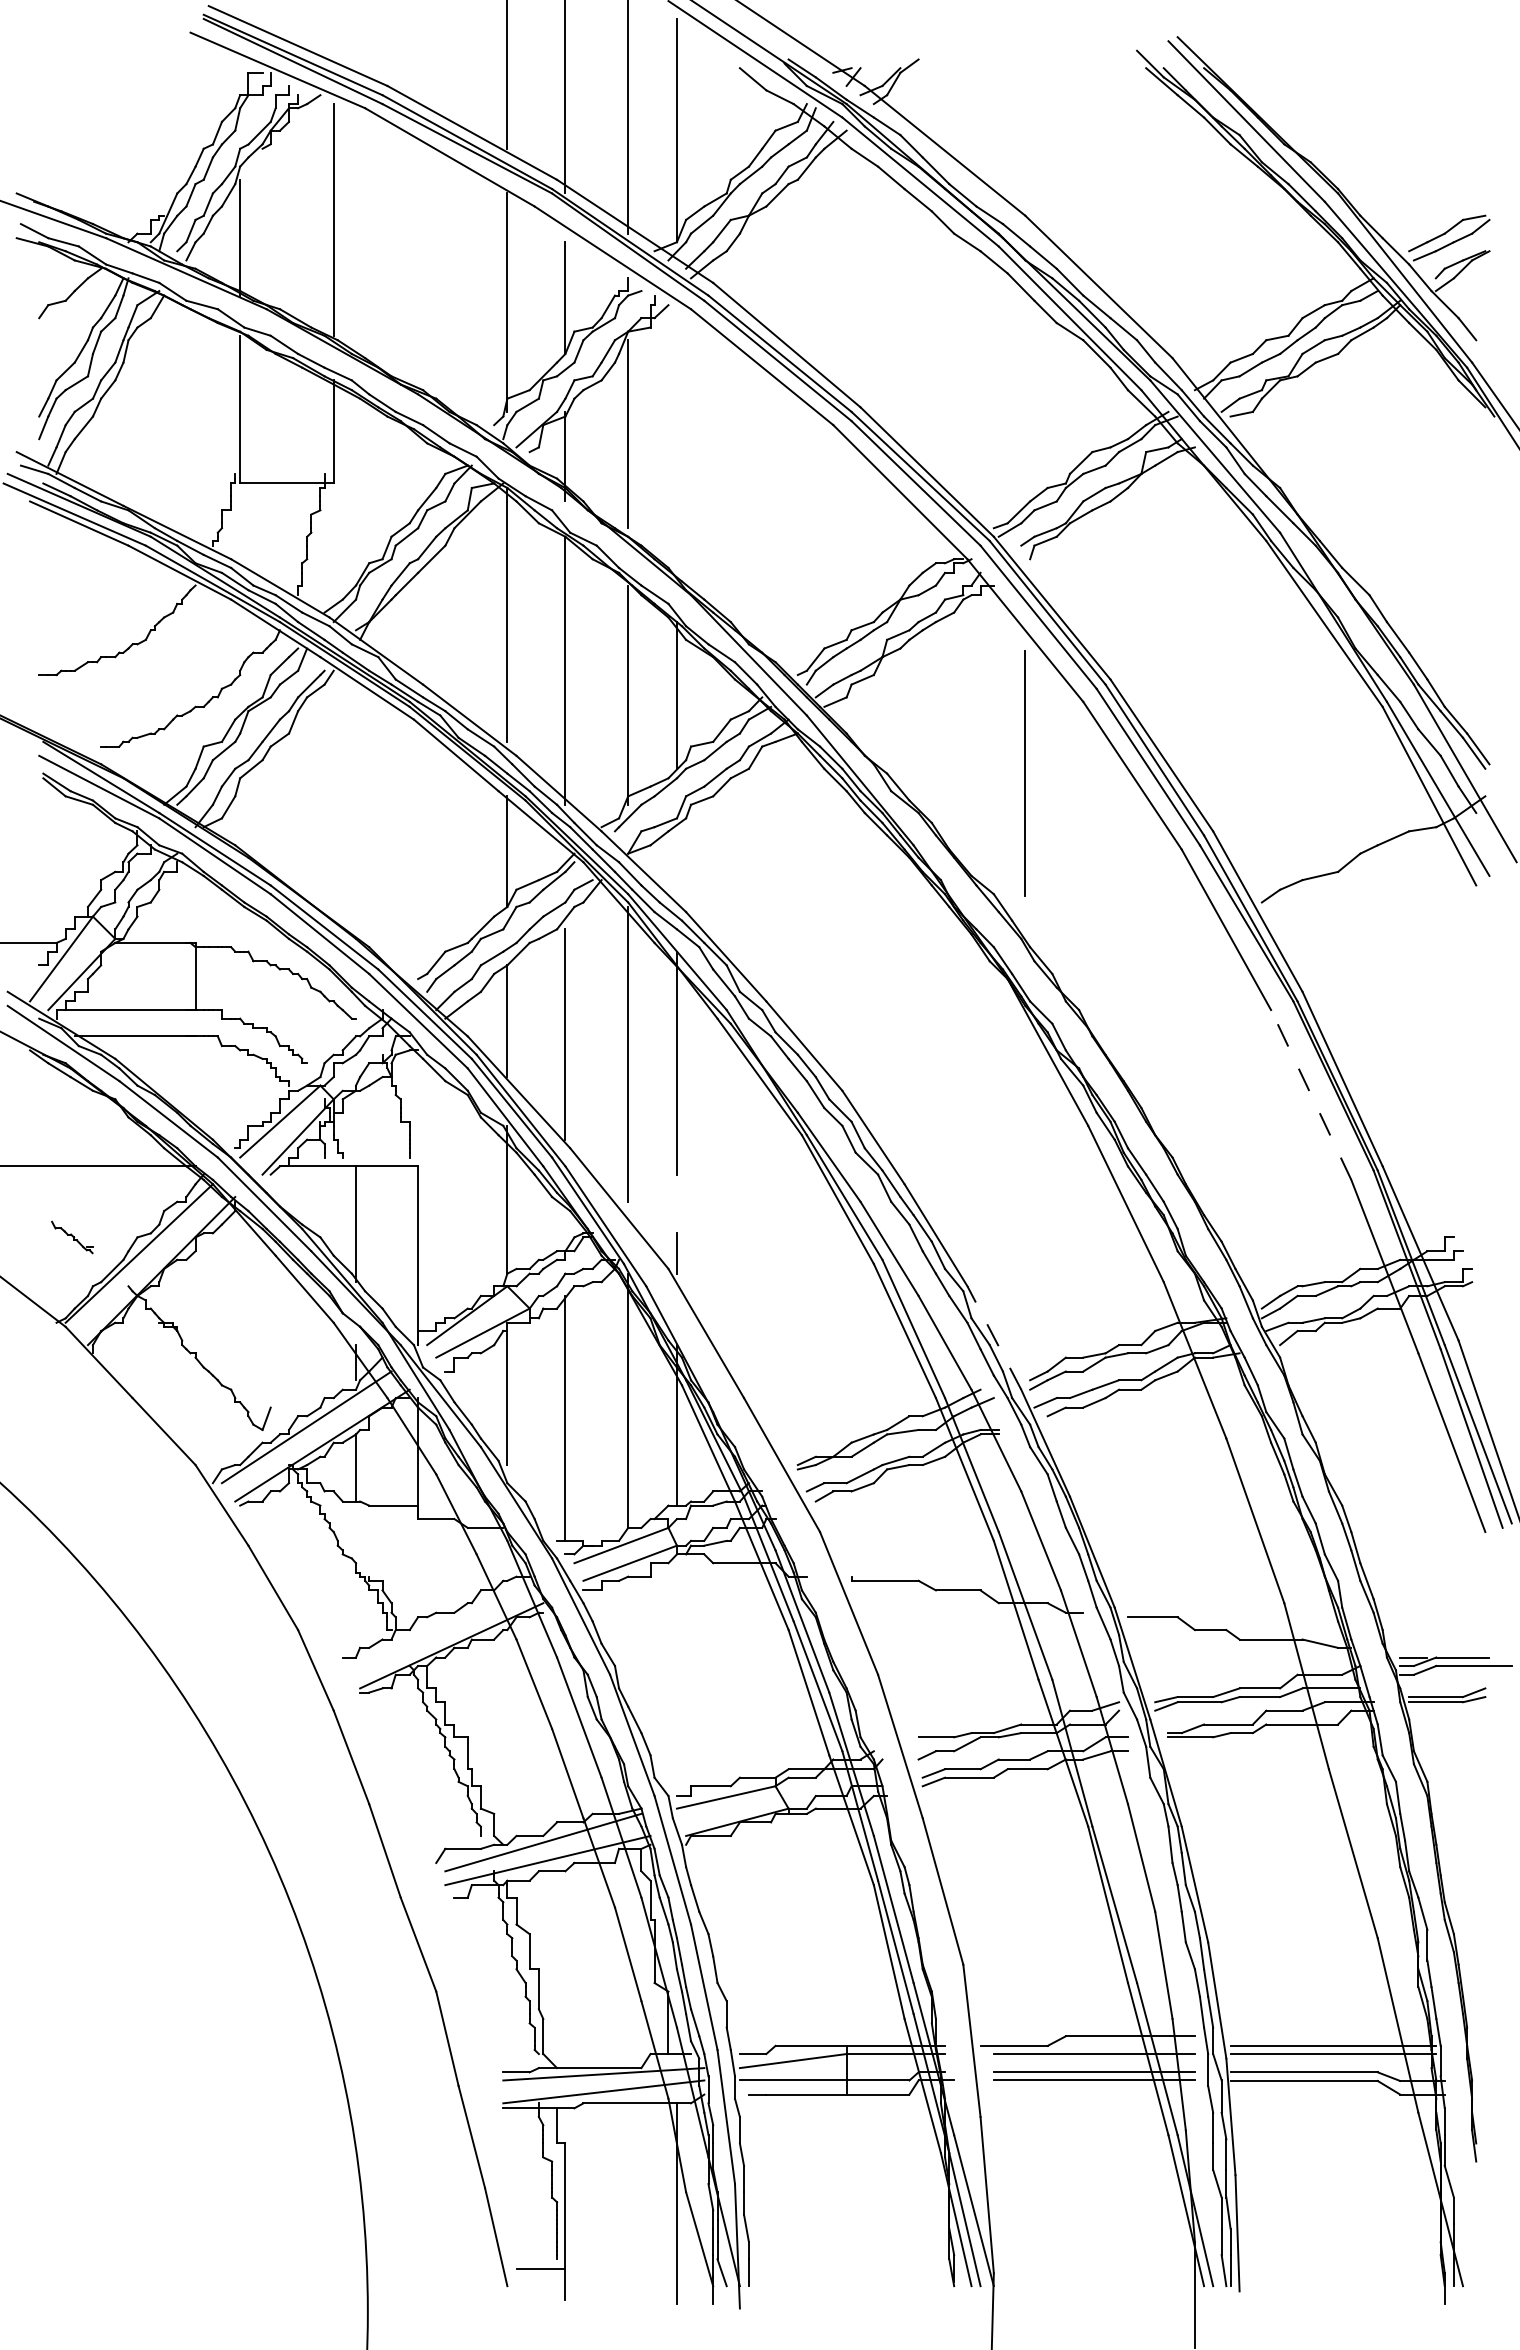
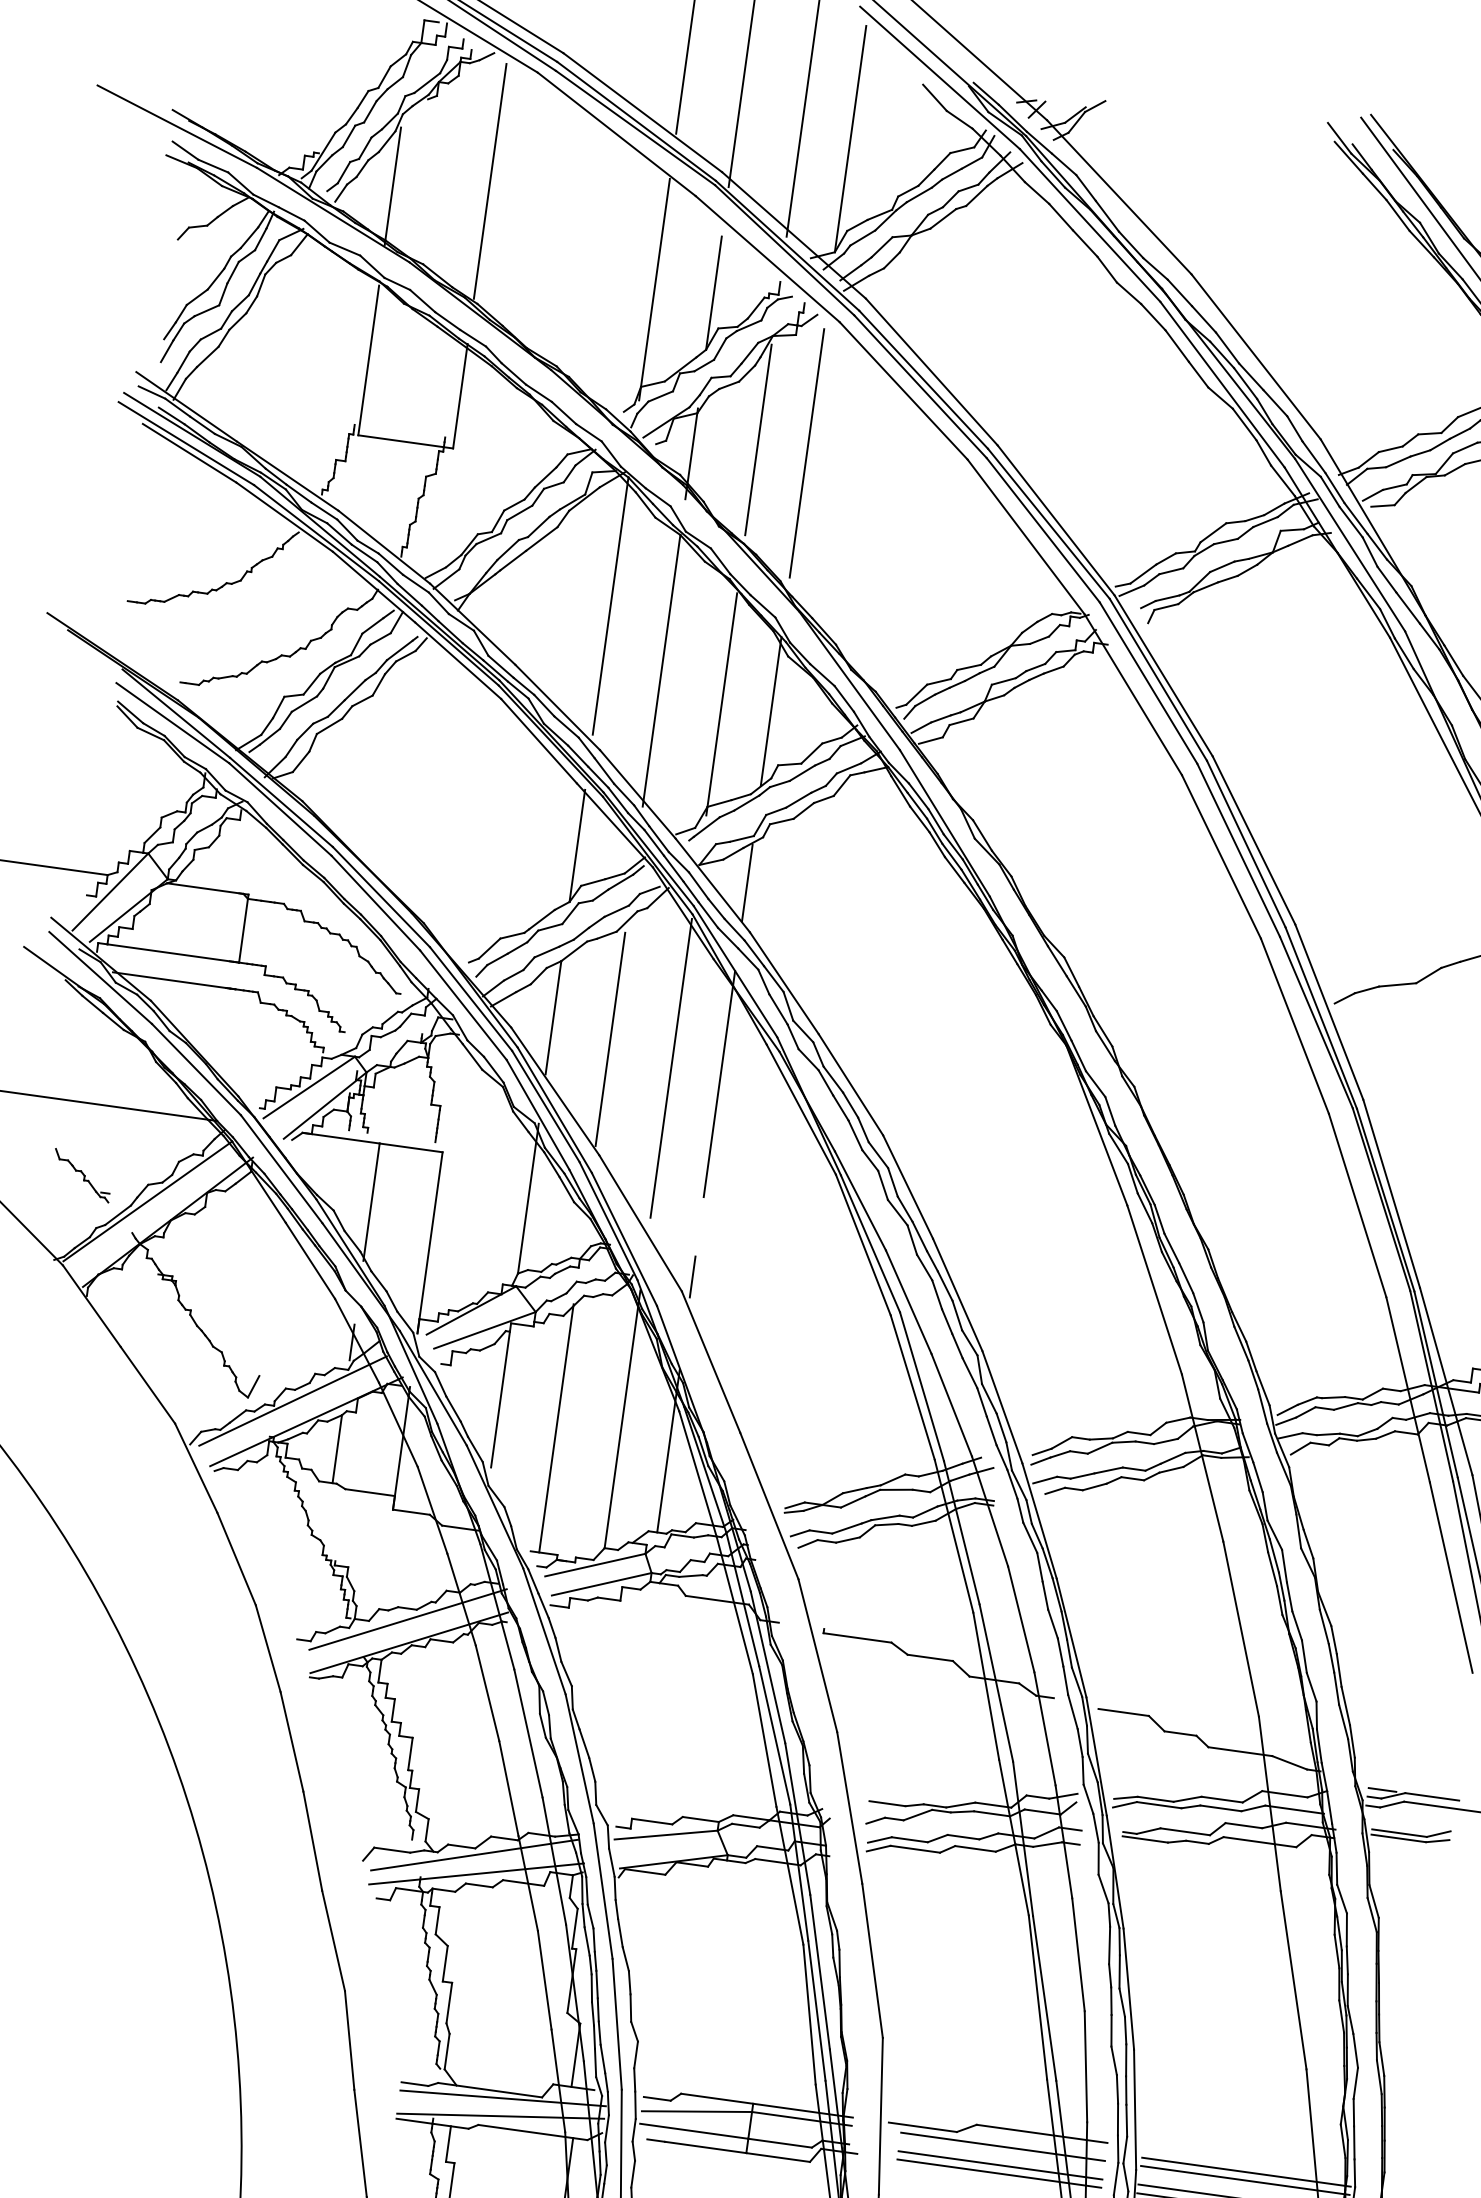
line: (1024, 773) -> (806, 453), moved
line: (676, 864) -> (746, 882), added
line: (1311, 1094) -> (1357, 1205), dashed -> solid
part: (72, 1237) -> (82, 1175), size x1.43
line: (994, 1337) -> (1002, 1406), dashed -> solid
line: (447, 1622) -> (408, 1618), added

